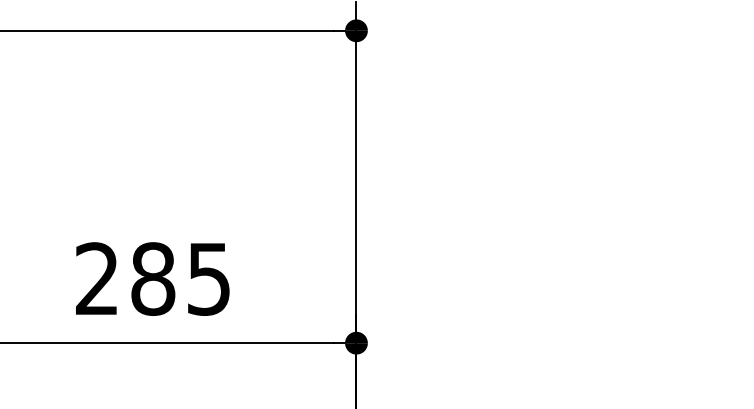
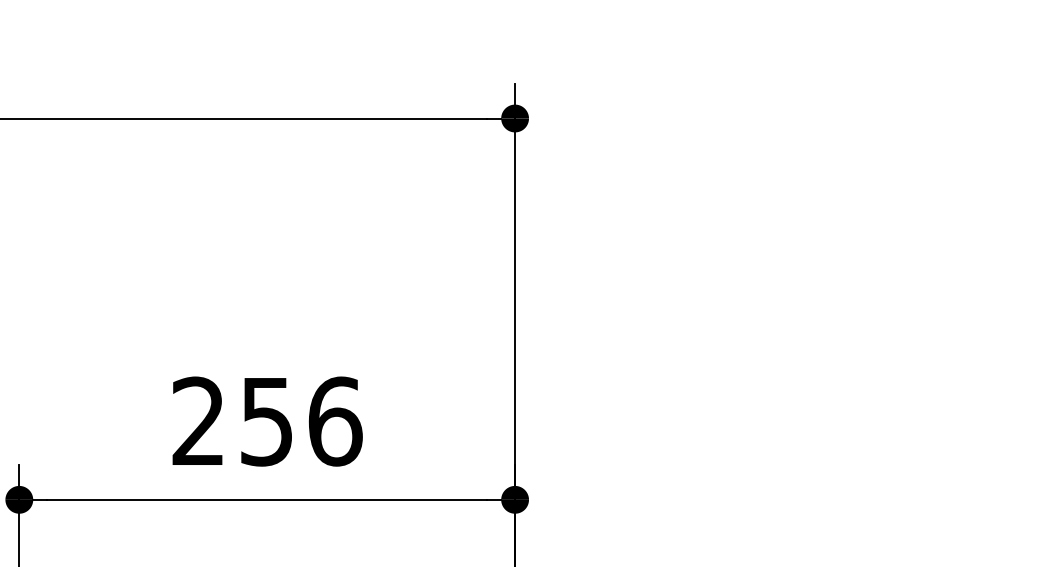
text: (181, 279) -> (301, 421), 285 -> 256

